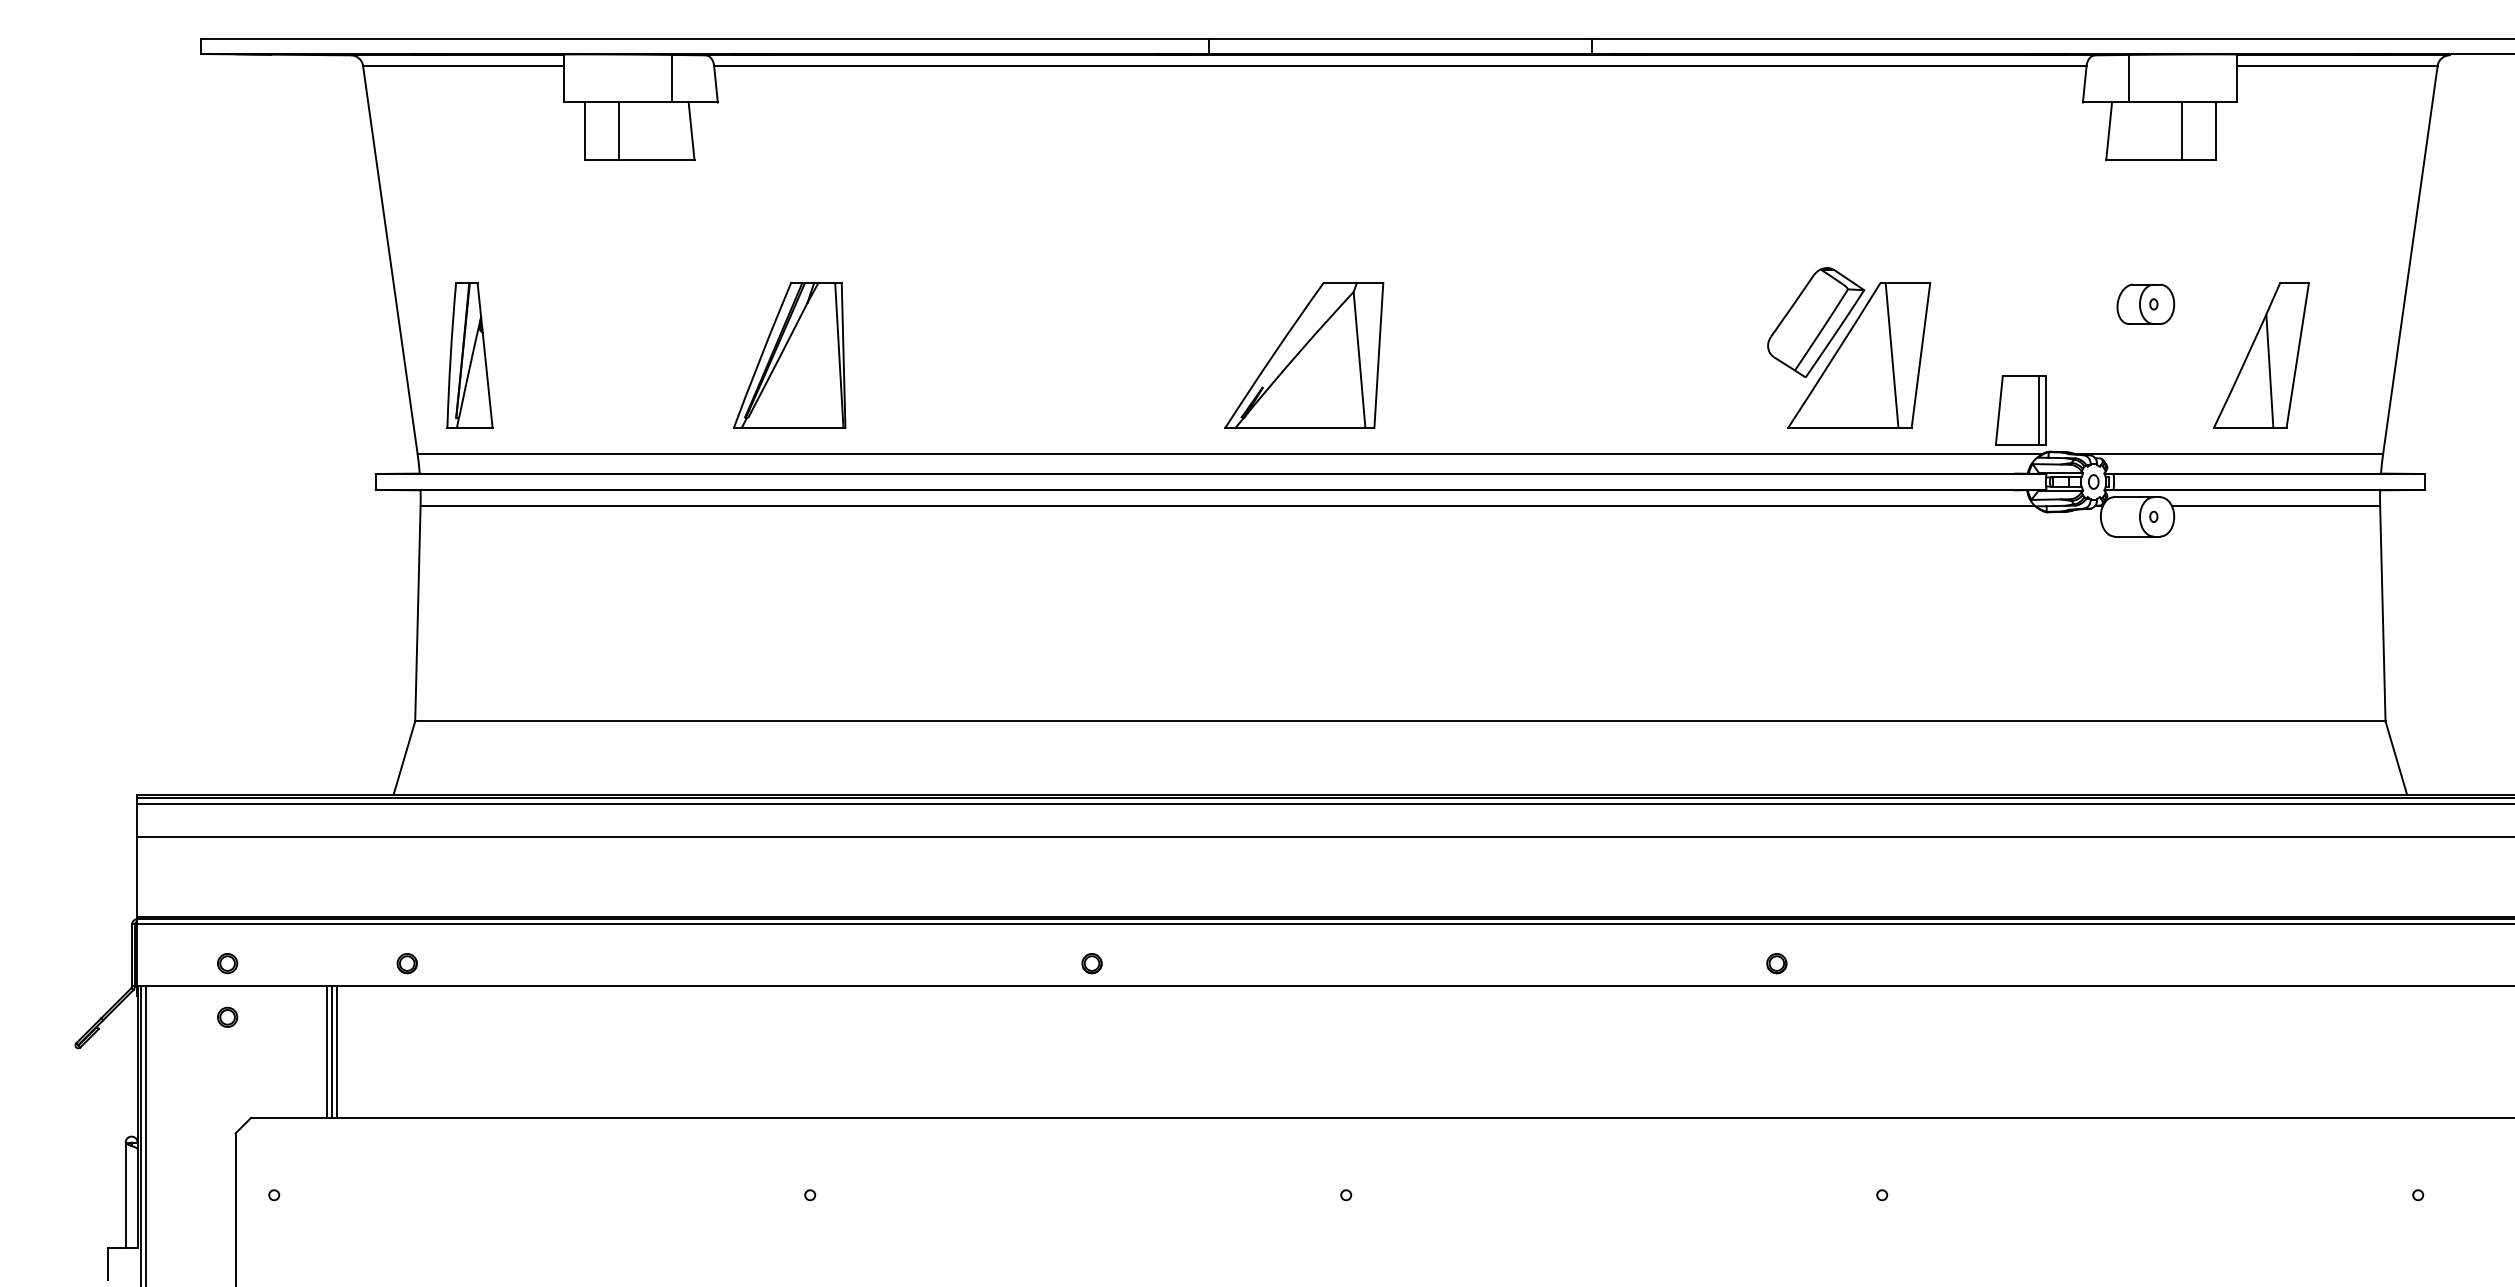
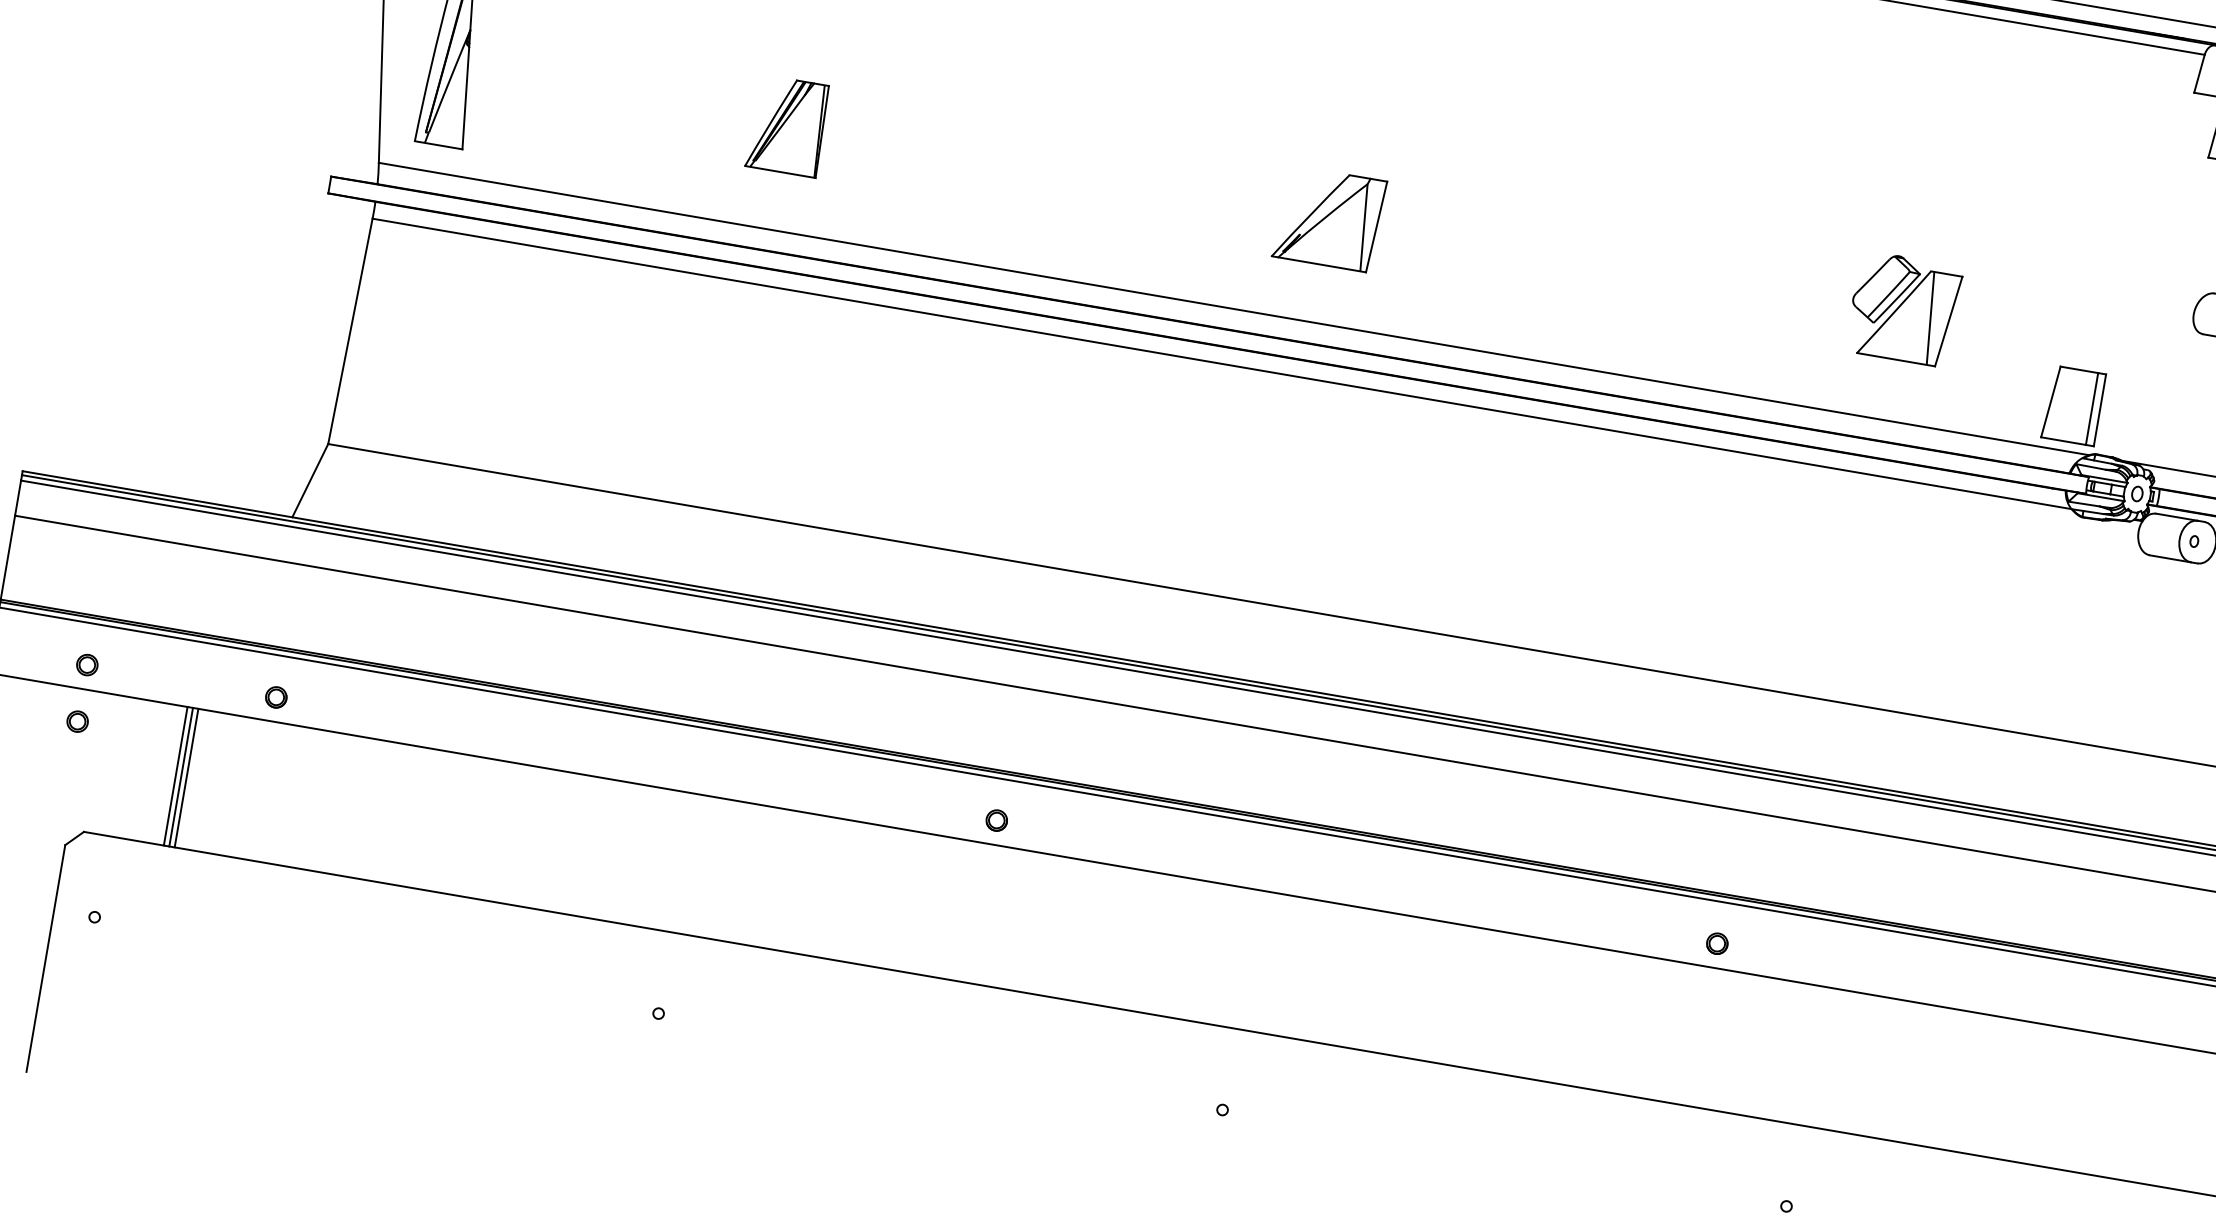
part: (1849, 347) -> (1904, 308), size x0.6
part: (789, 354) -> (788, 125), size x0.6
part: (1304, 355) -> (1329, 218), size x0.6

